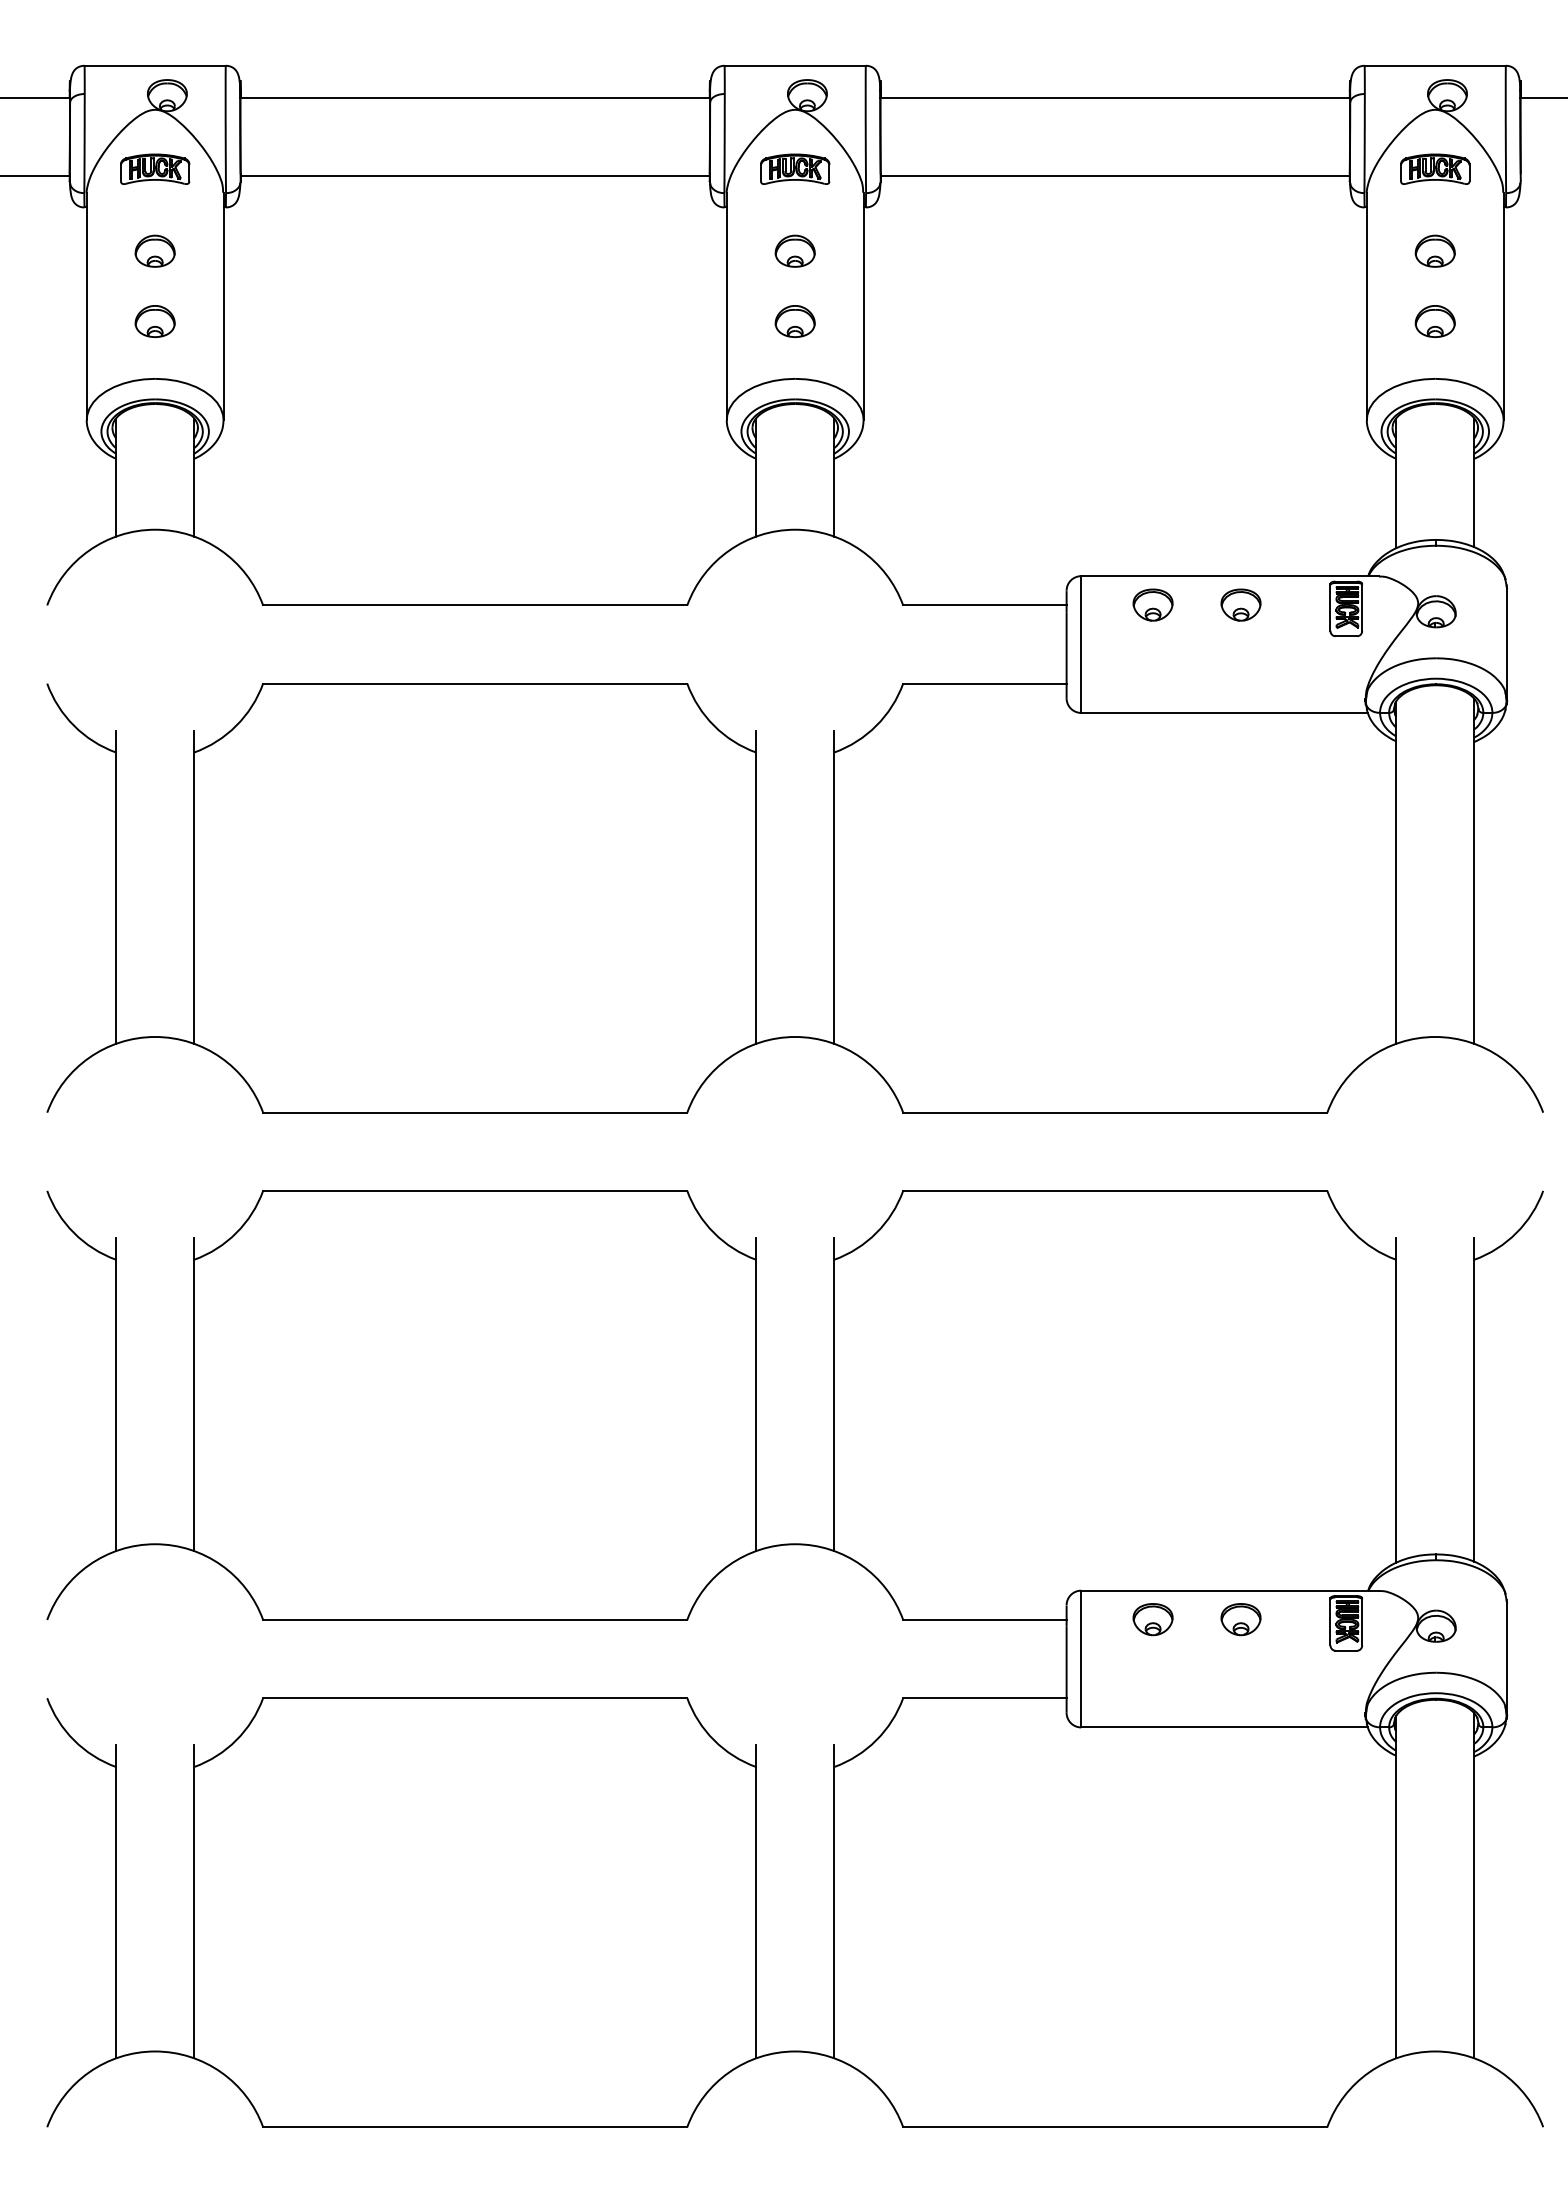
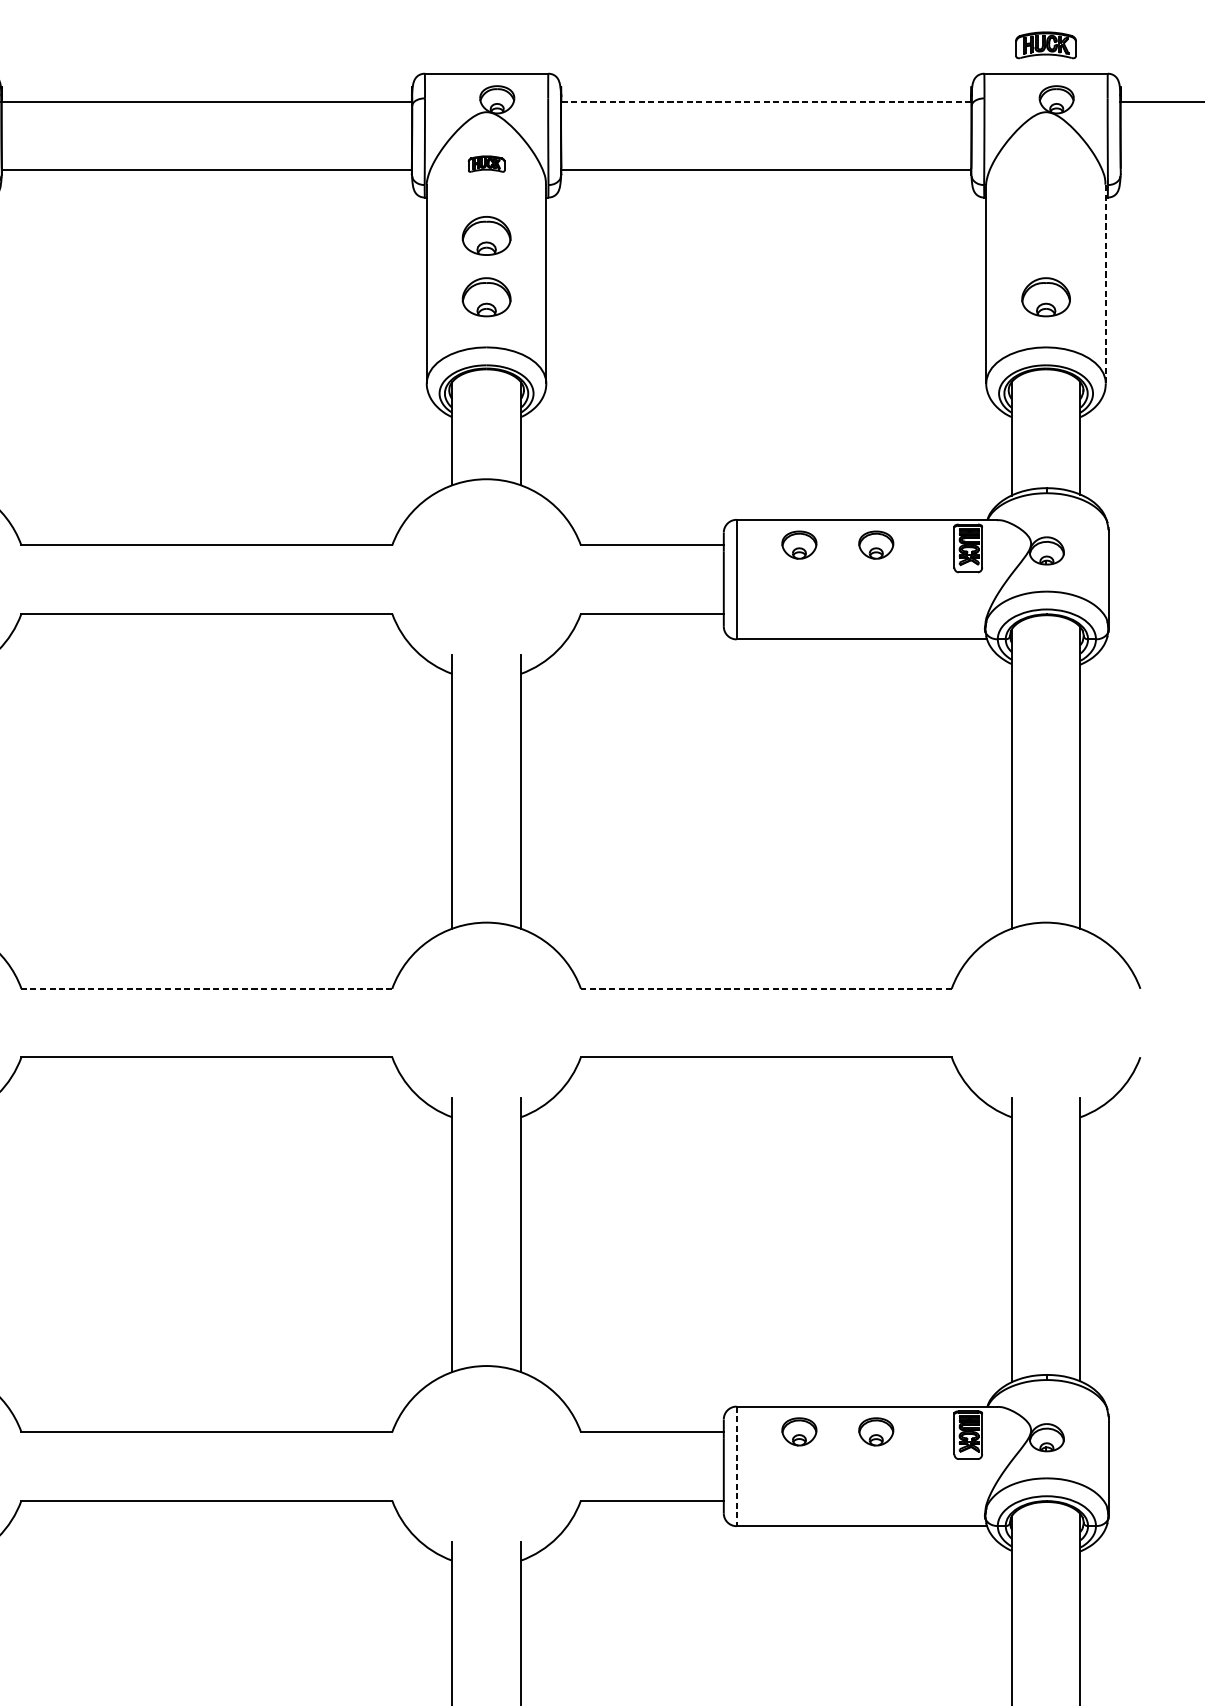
line: (1114, 98) -> (765, 102), solid -> dashed
part: (795, 168) -> (486, 163), size x0.6
part: (1435, 168) -> (1046, 44), moved
part: (794, 250) -> (485, 235), size x1.4
part: (1434, 250) -> (1045, 235), removed
line: (1503, 306) -> (1105, 284), solid -> dashed
part: (794, 321) -> (485, 297), size x1.4
part: (1434, 321) -> (1045, 297), size x1.4
line: (474, 1112) -> (206, 988), solid -> dashed
line: (1114, 1112) -> (765, 988), solid -> dashed
line: (1081, 1659) -> (736, 1466), solid -> dashed

